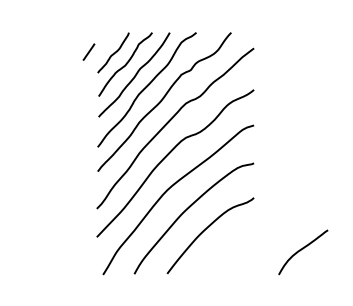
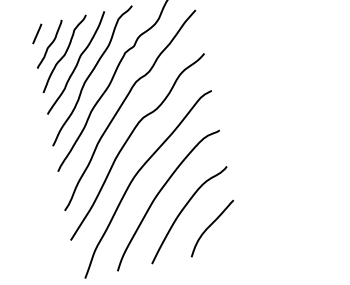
line: (88, 51) -> (36, 33), moved
curve: (301, 250) -> (210, 227), moved

